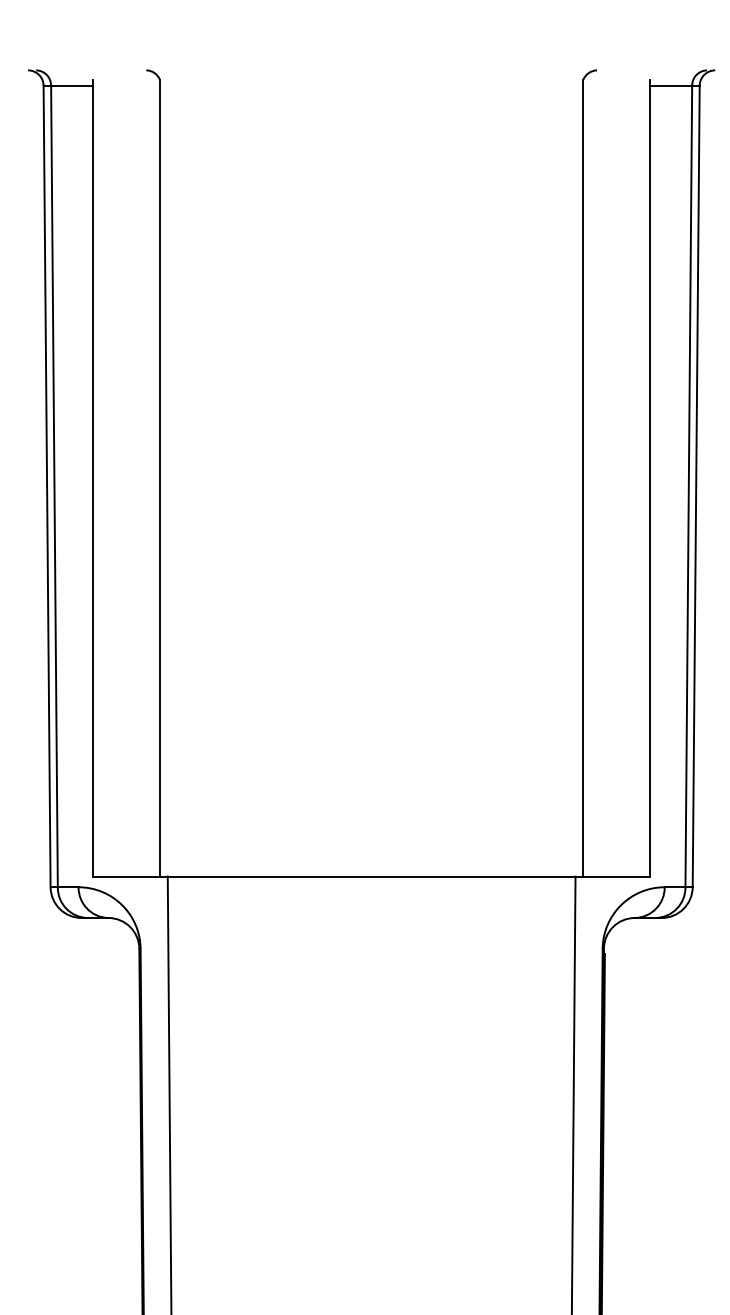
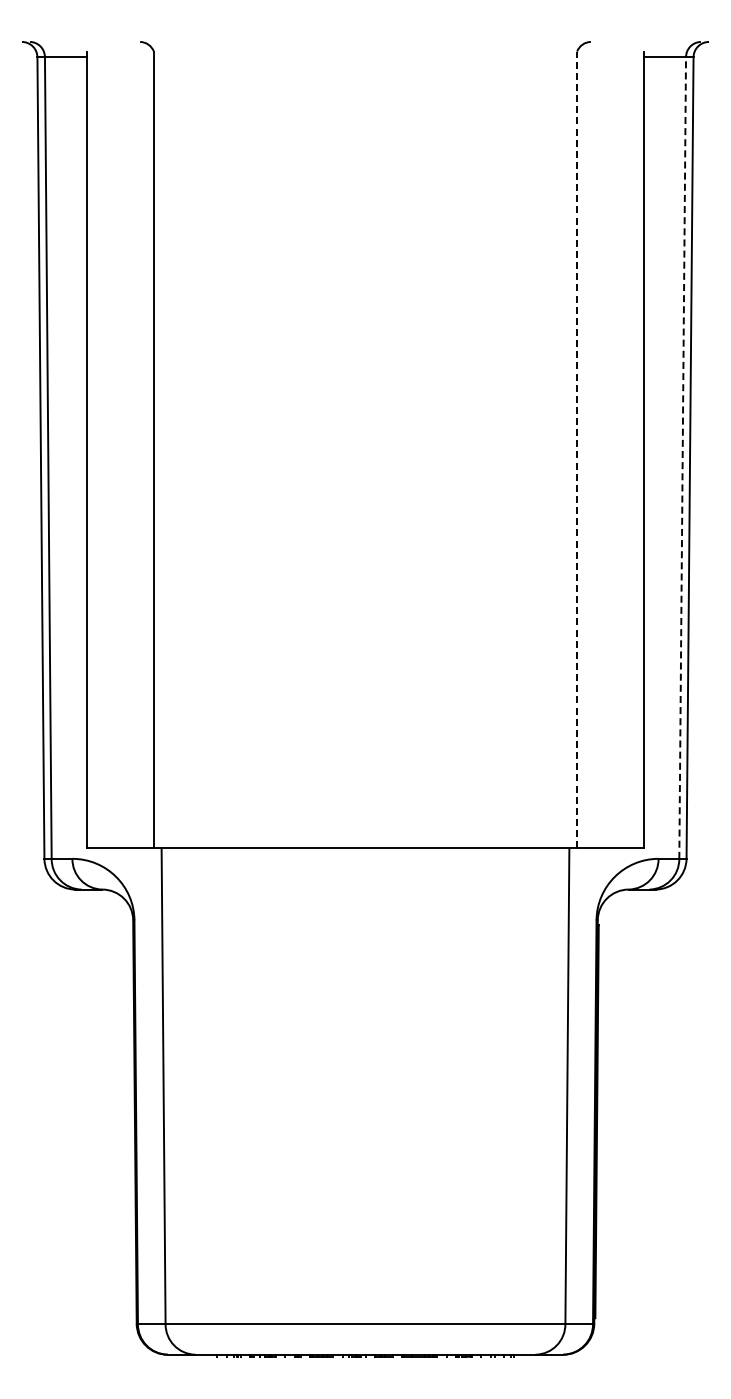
line: (583, 477) -> (577, 449), solid -> dashed
line: (688, 486) -> (682, 458), solid -> dashed

